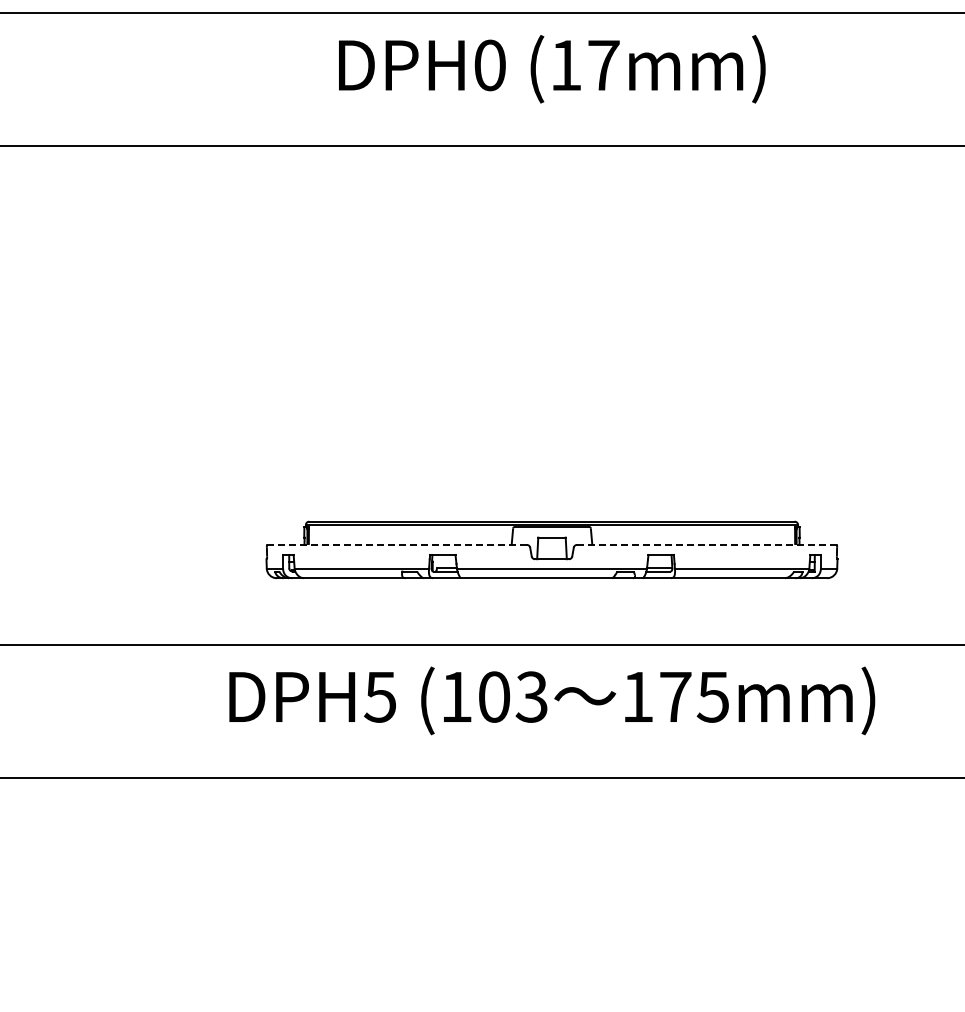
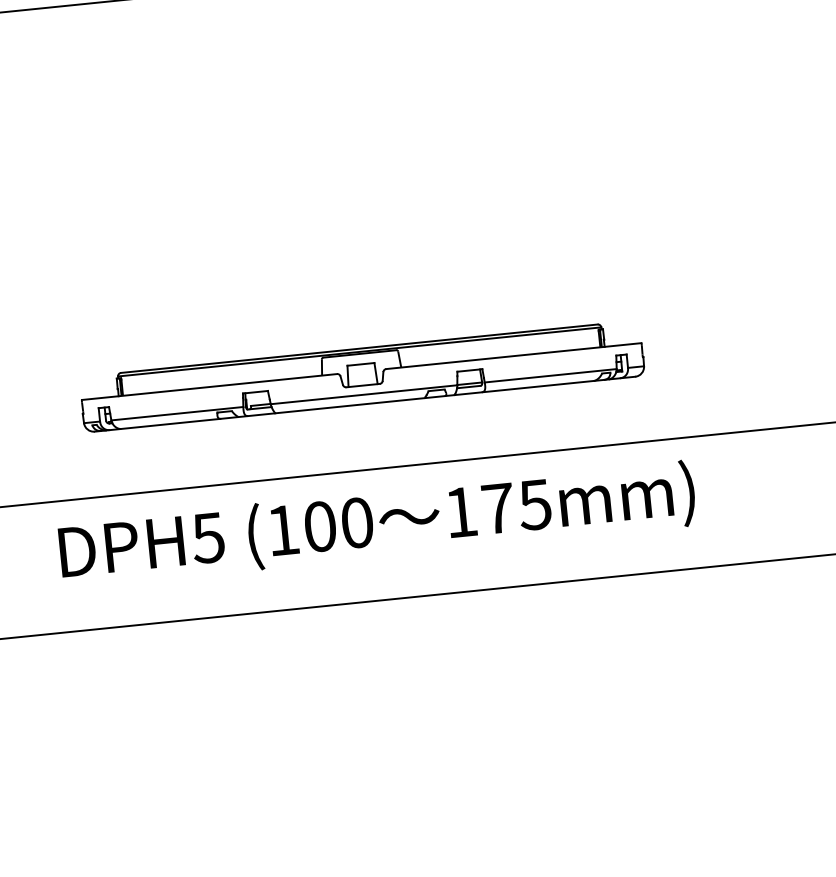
line: (397, 544) -> (209, 386), dashed -> solid
line: (706, 544) -> (513, 355), dashed -> solid
text: (531, 696) -> (356, 522), (103 -> (100

